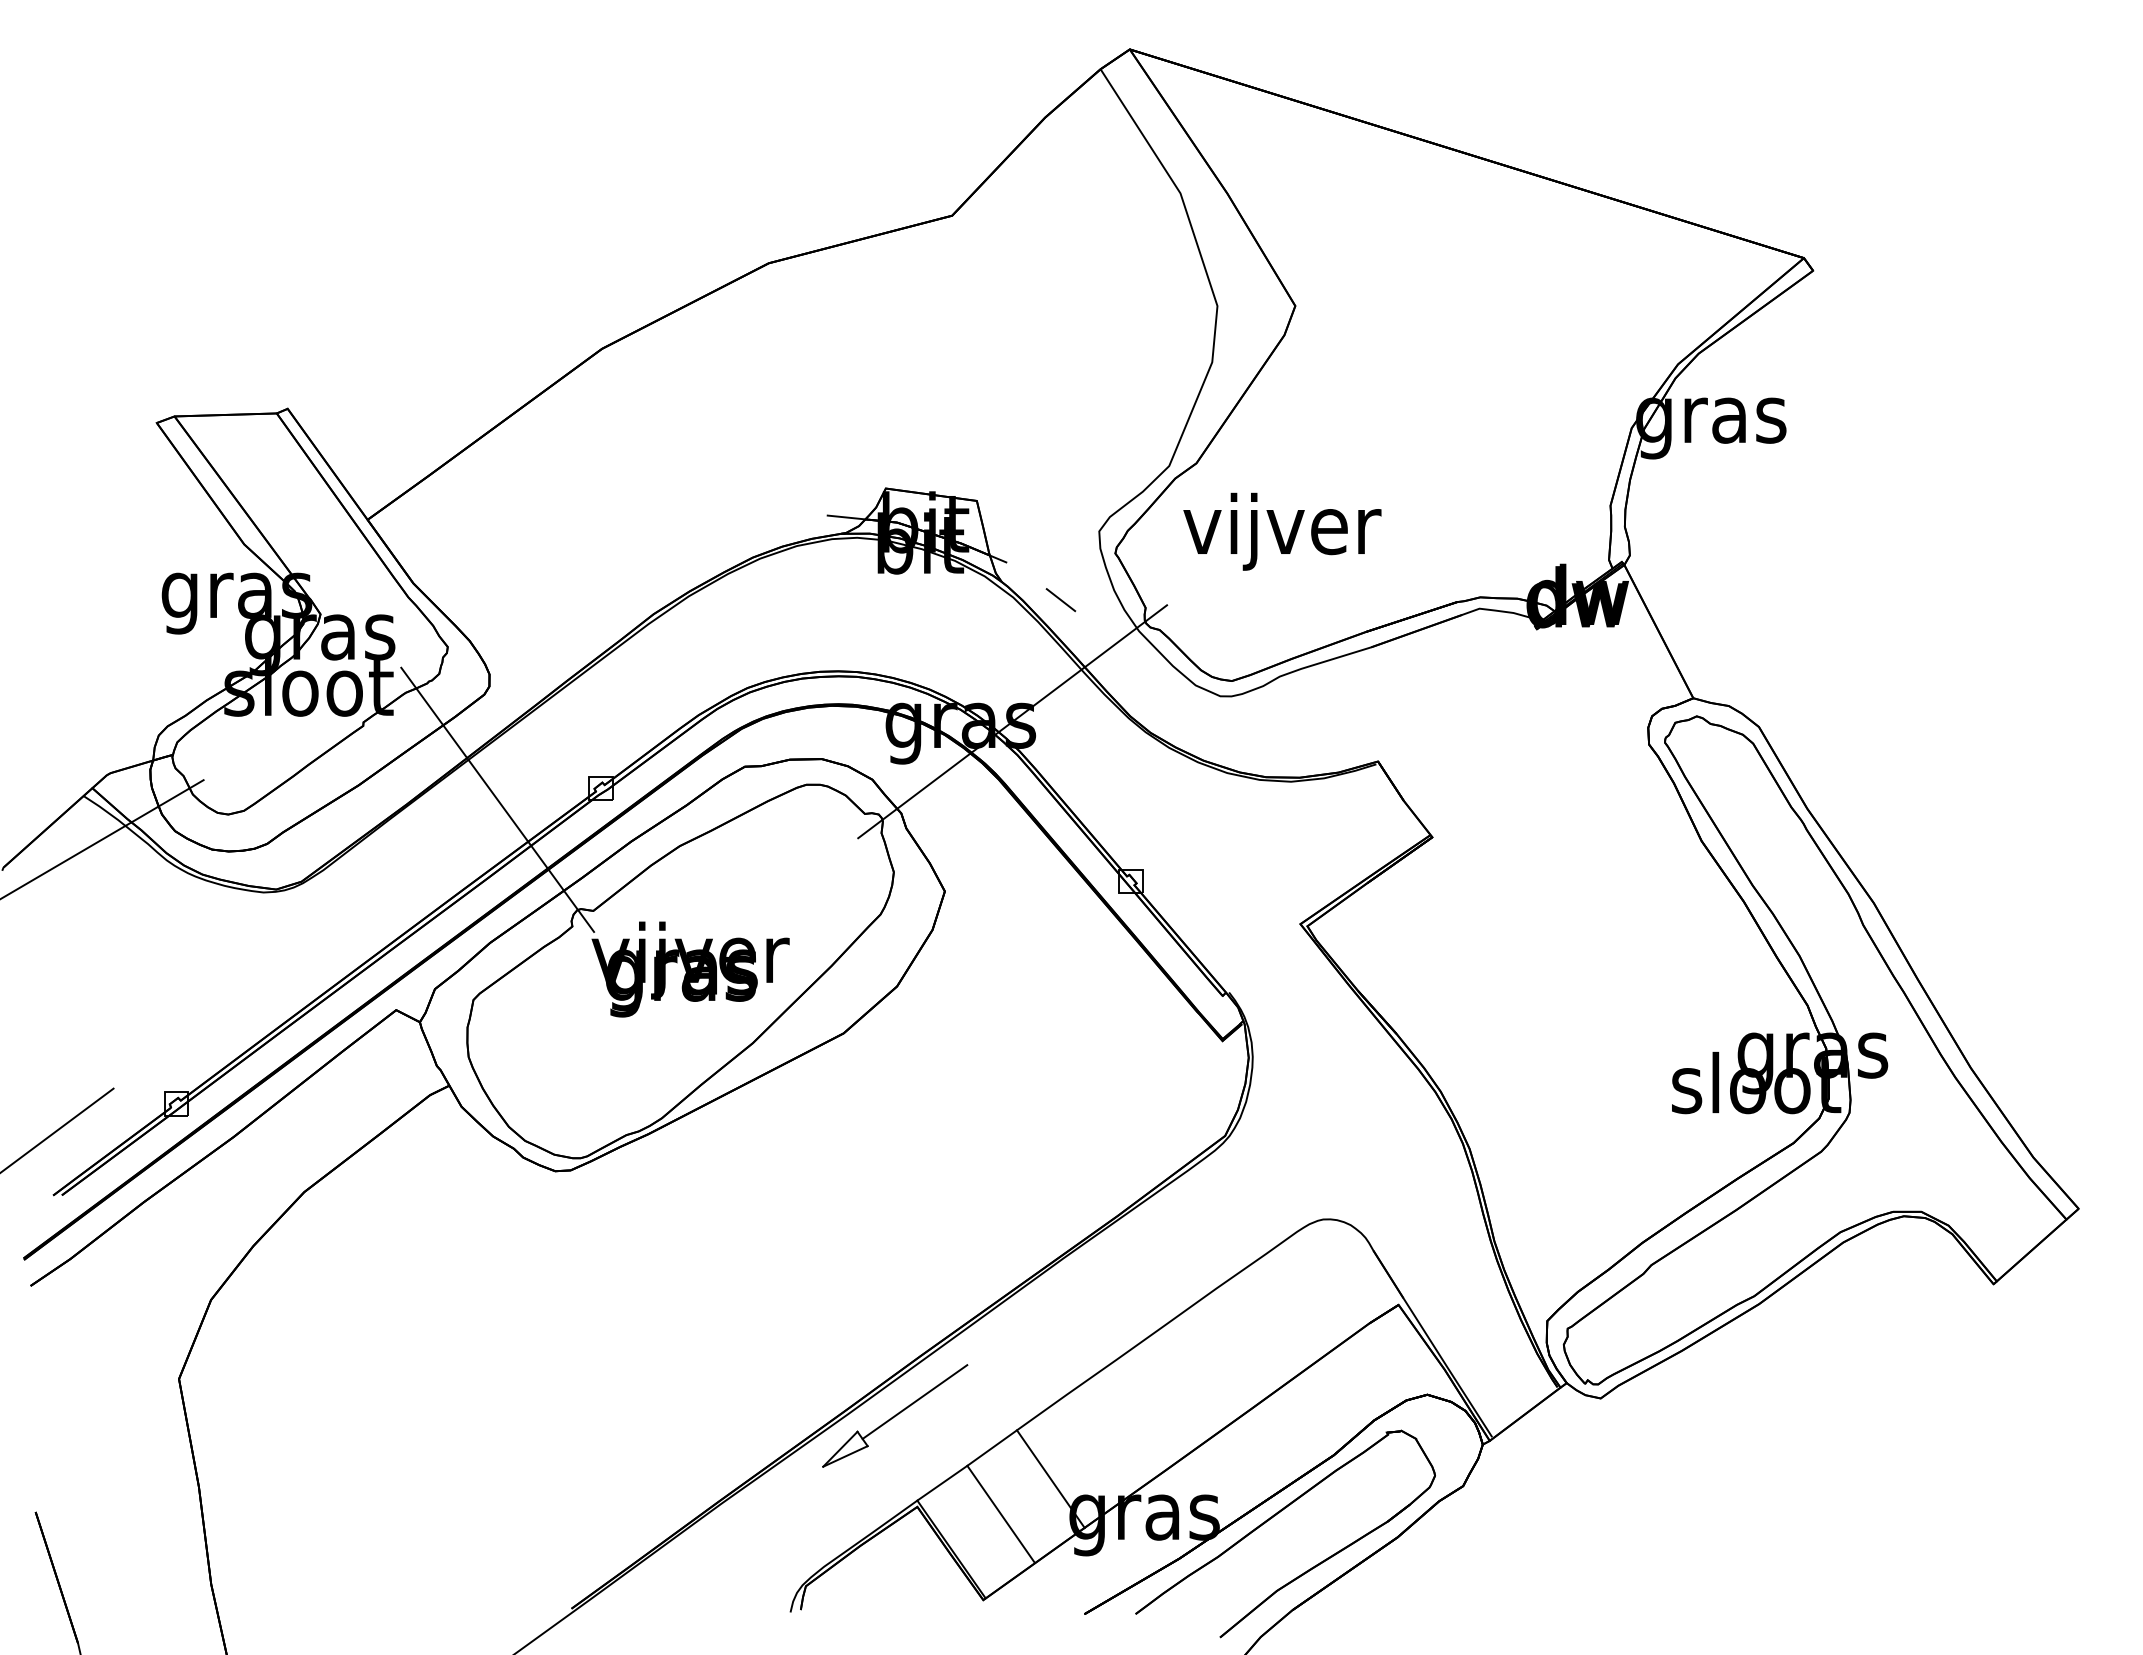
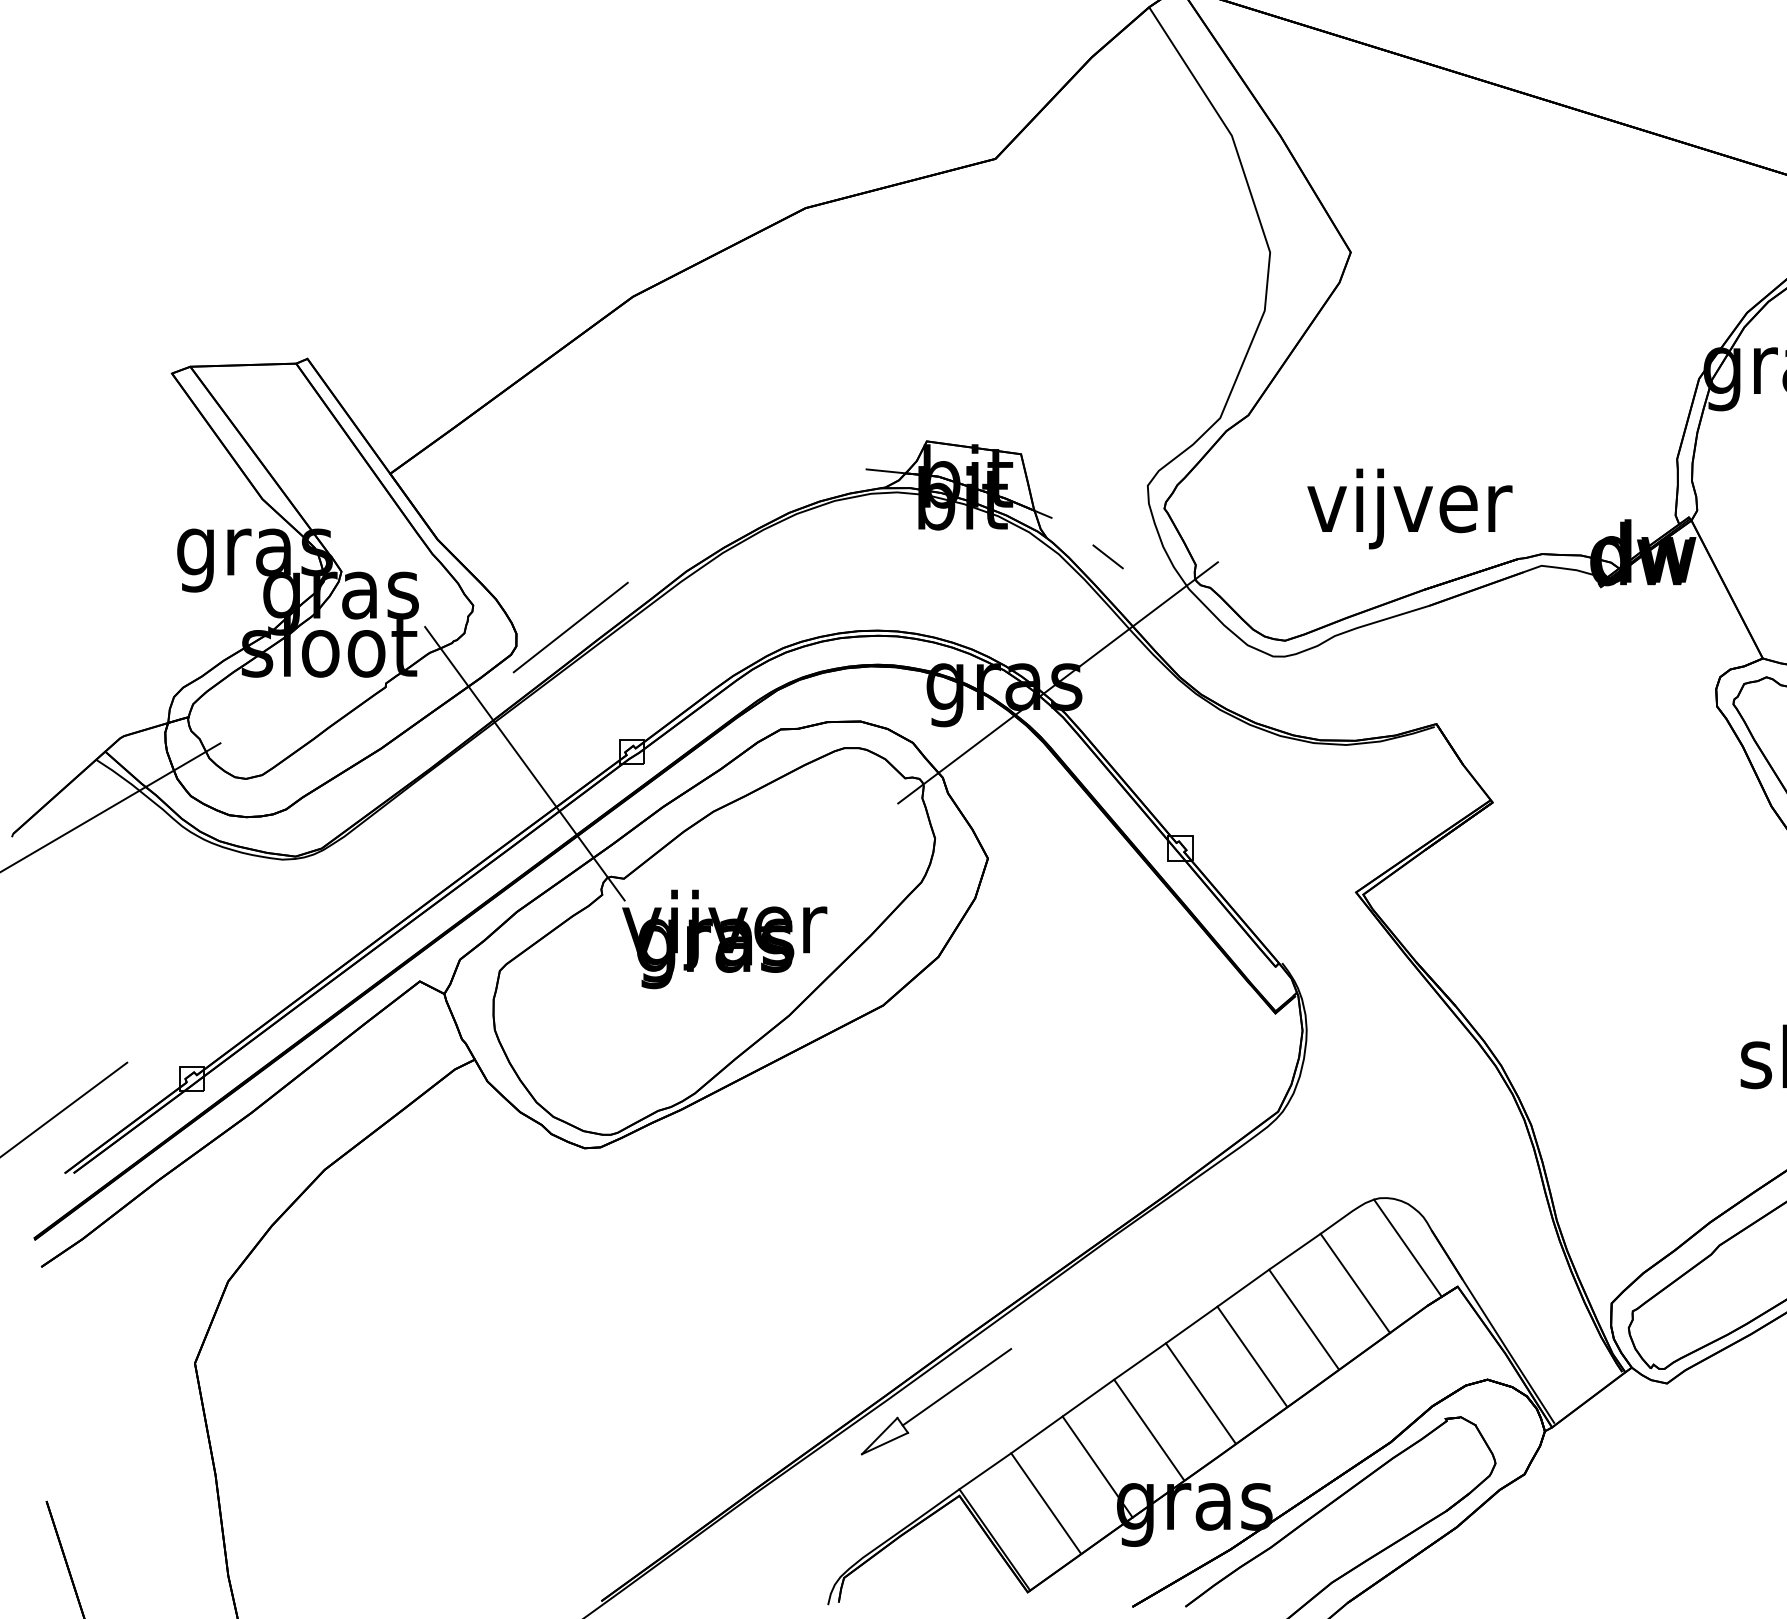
text: (1282, 531) -> (1409, 508), moved
line: (542, 668) -> (571, 627), added
line: (1350, 1267) -> (1407, 1247), added
line: (1299, 1301) -> (1355, 1283), added
line: (1249, 1336) -> (1303, 1319), added
line: (1199, 1372) -> (1251, 1356), added
line: (1150, 1407) -> (1200, 1392), added
line: (1100, 1442) -> (1149, 1429), added

